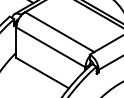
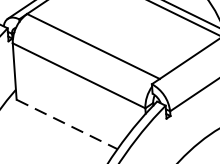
line: (43, 73) -> (68, 124), solid -> dashed

